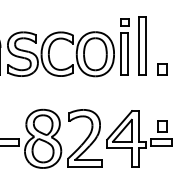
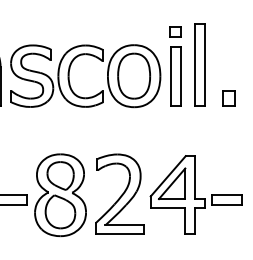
part: (162, 126) -> (228, 177), removed

